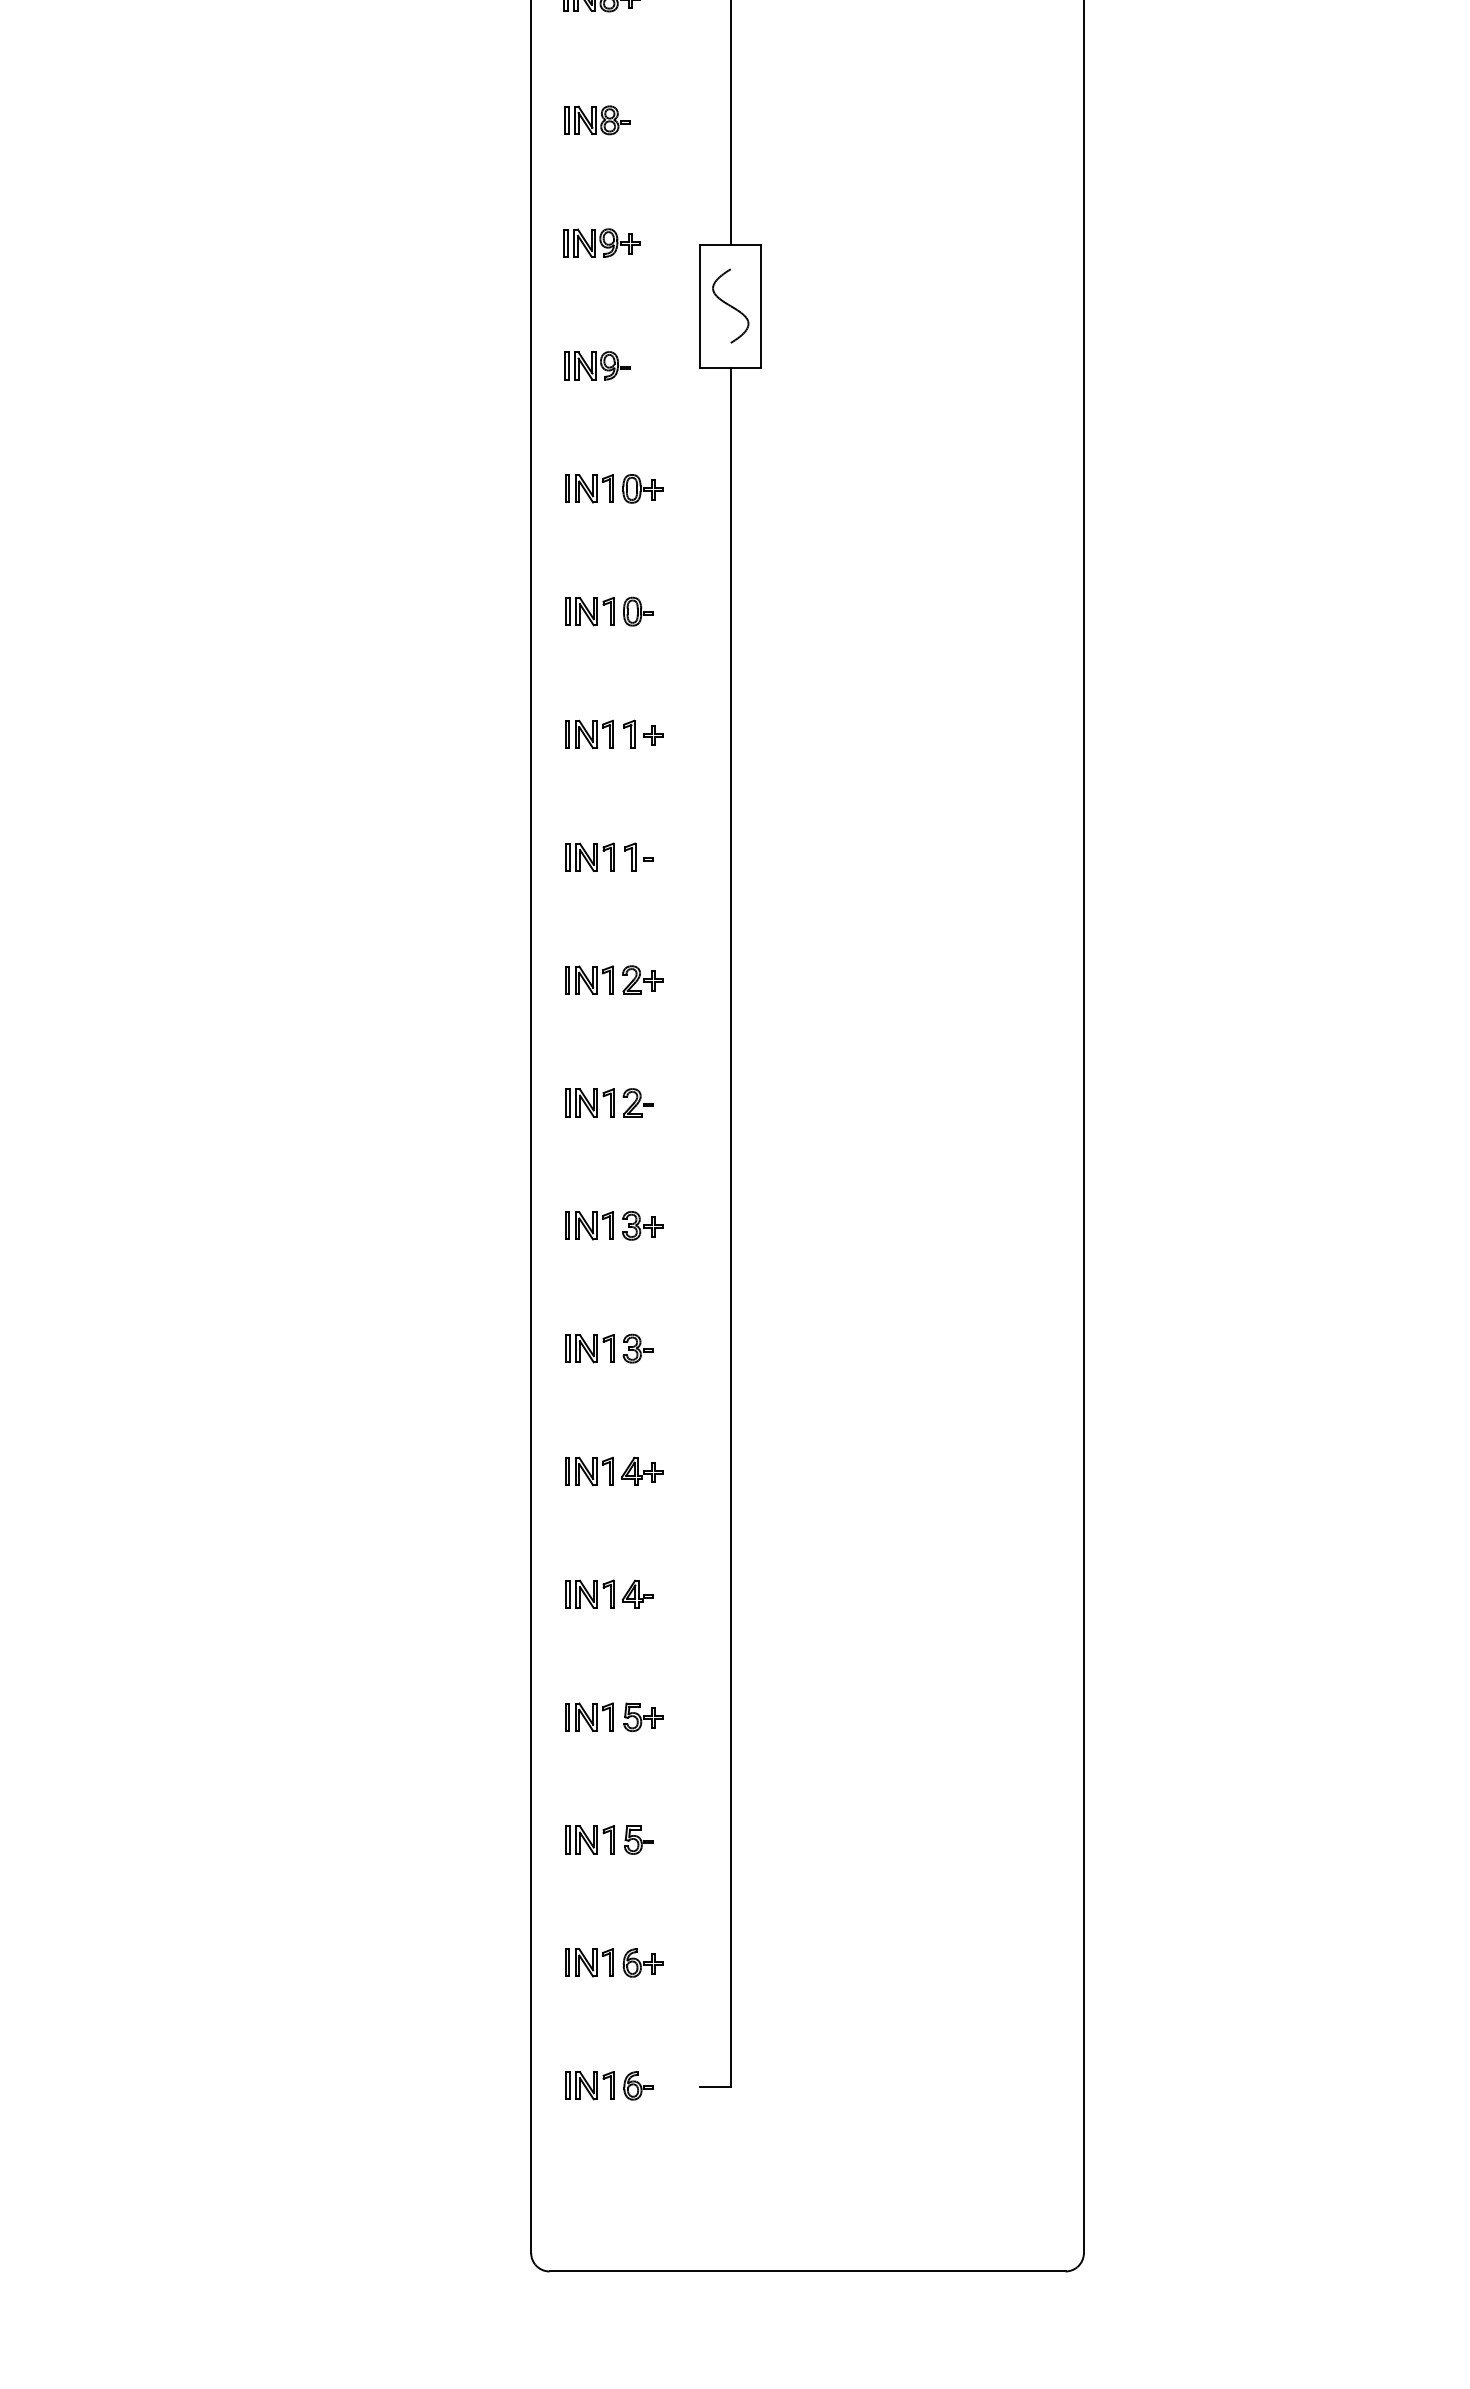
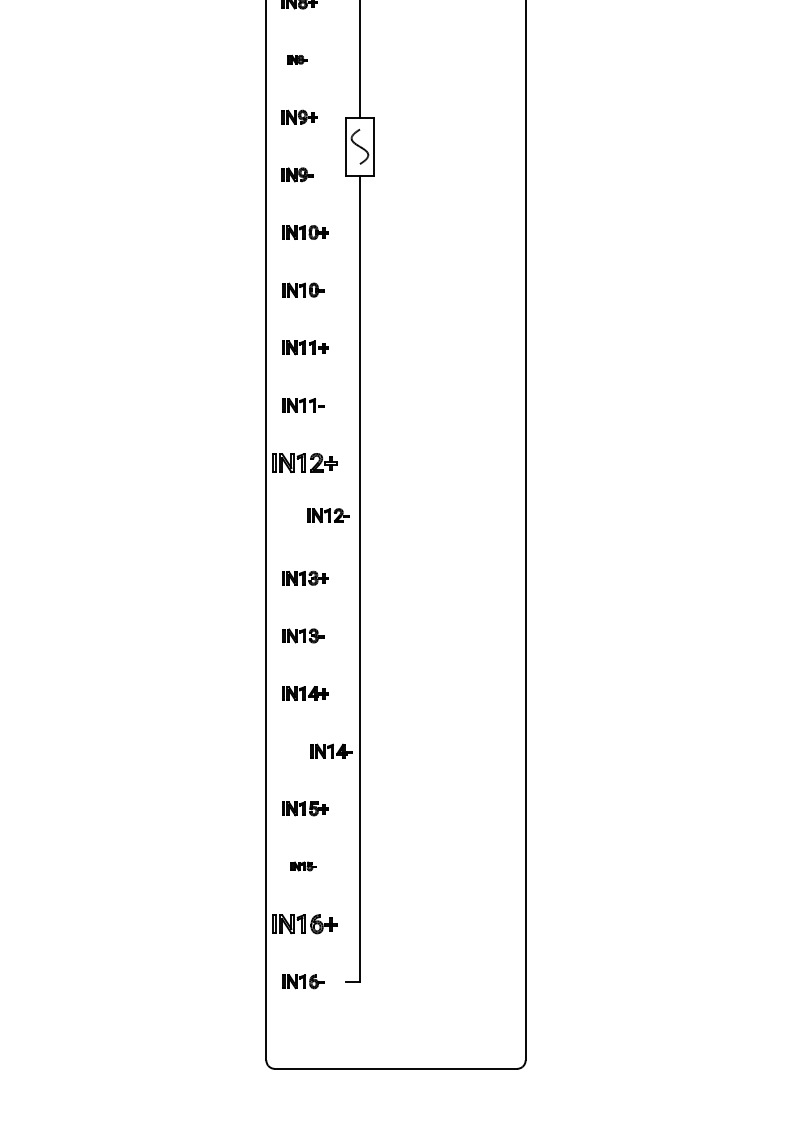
part: (597, 120) -> (297, 59), size x0.6
part: (614, 978) -> (305, 462), size x1.4
part: (610, 1102) -> (328, 515), moved
part: (610, 1592) -> (331, 750), moved
part: (610, 1840) -> (303, 866), size x0.6
part: (614, 1961) -> (305, 923), size x1.4

